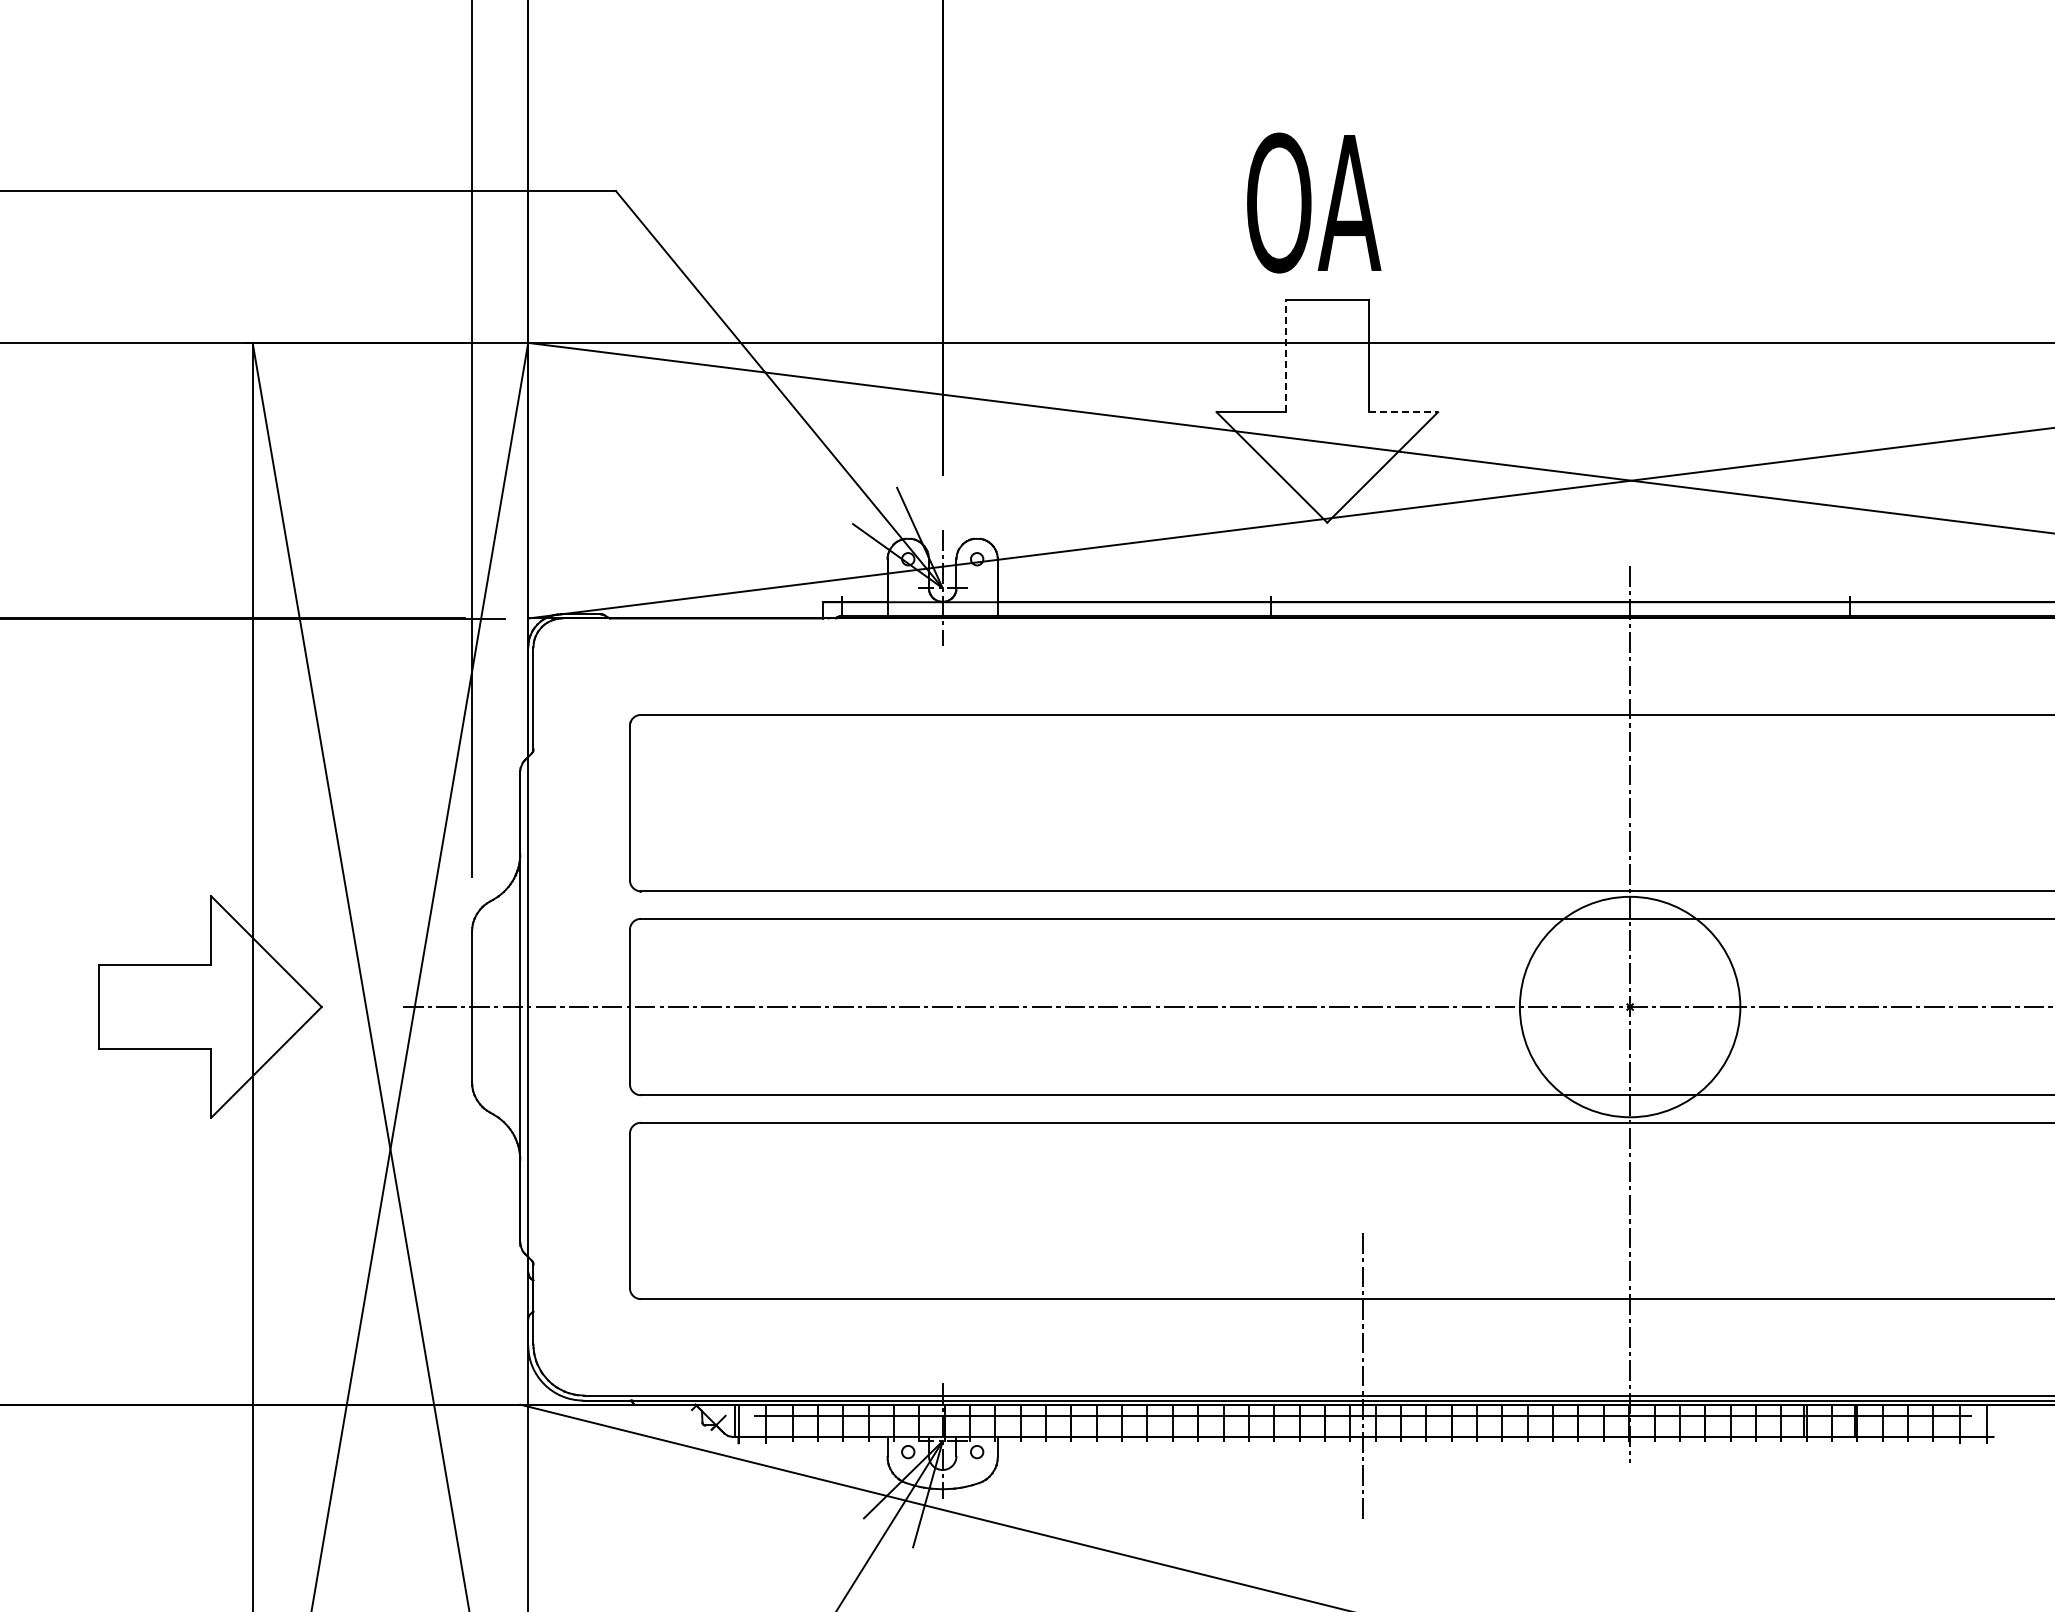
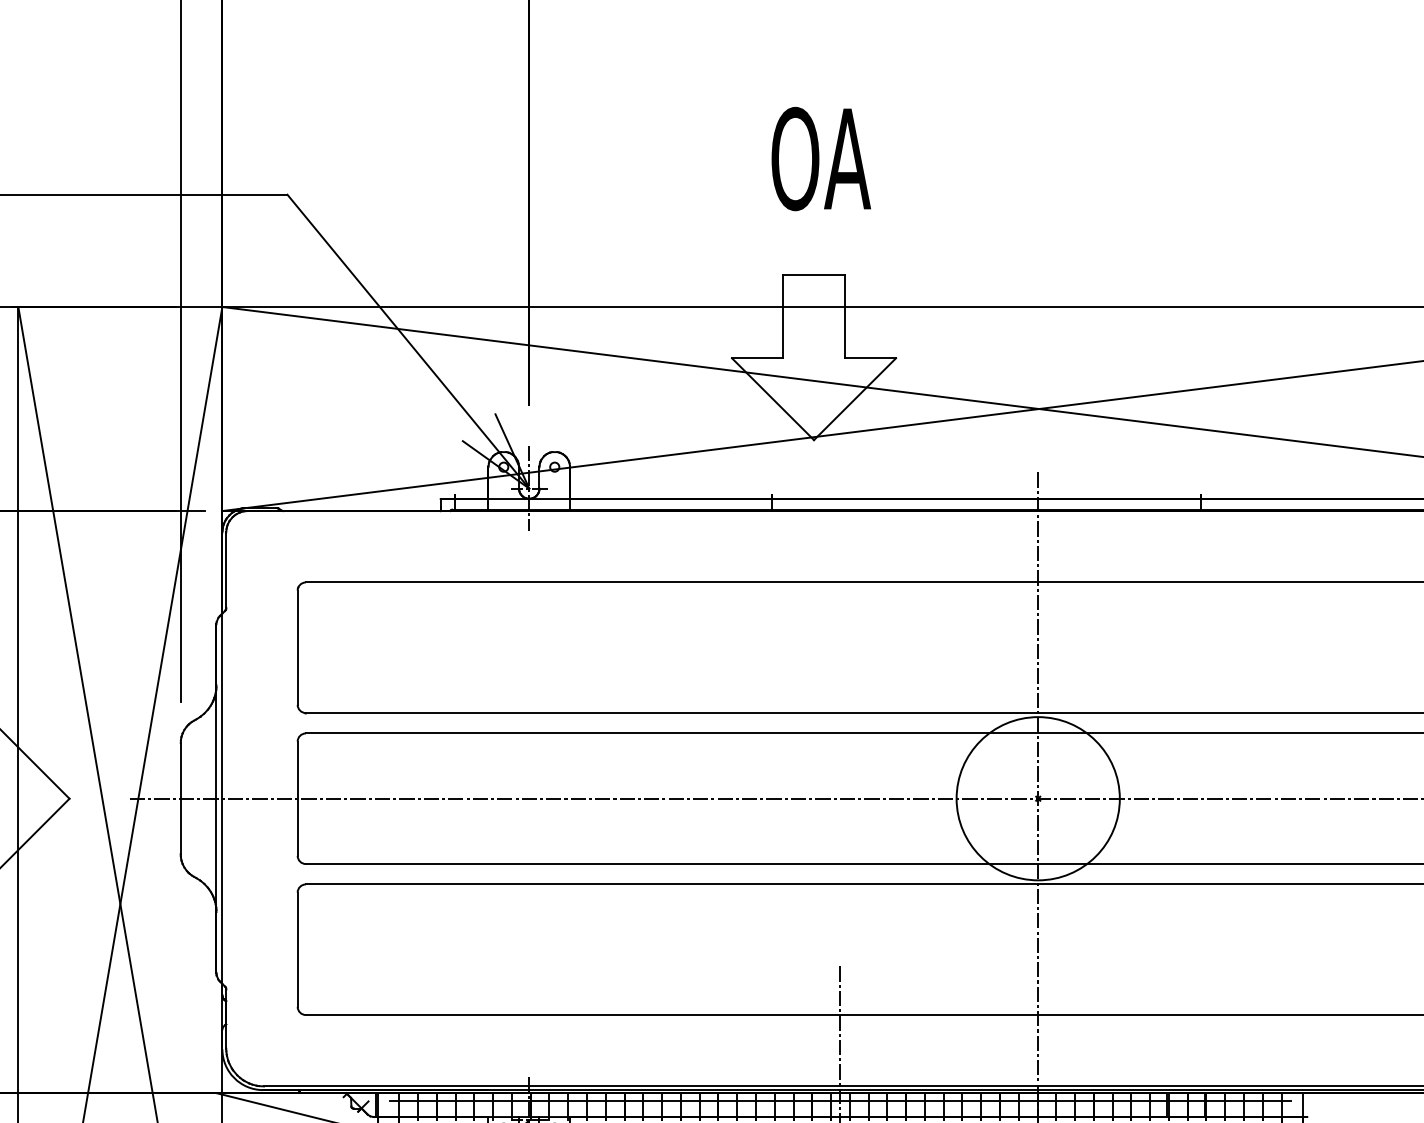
text: (1314, 202) -> (821, 158), moved
line: (1285, 355) -> (783, 316), dashed -> solid
line: (1403, 412) -> (870, 358), dashed -> solid

